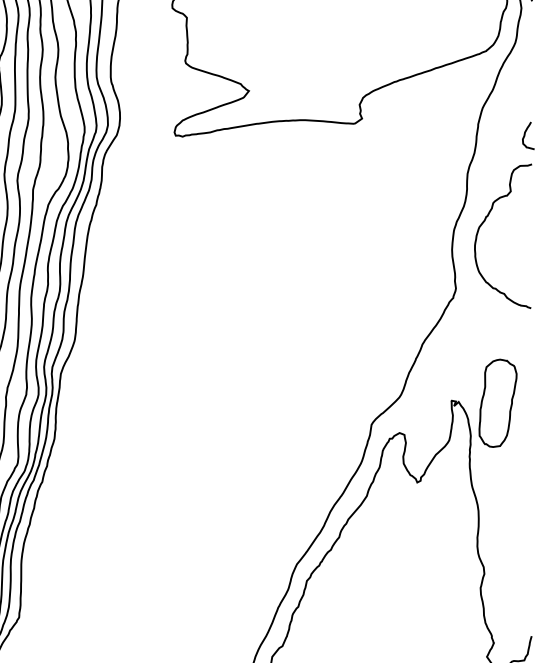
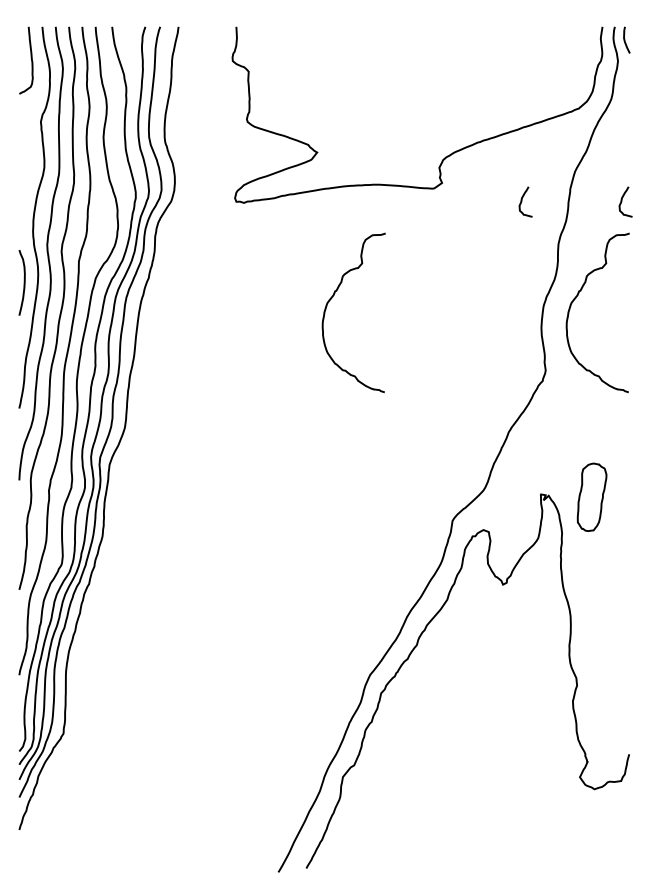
curve: (434, 135) -> (522, 201), added
curve: (262, 223) -> (332, 298), added
part: (497, 403) -> (591, 497), size x0.7

